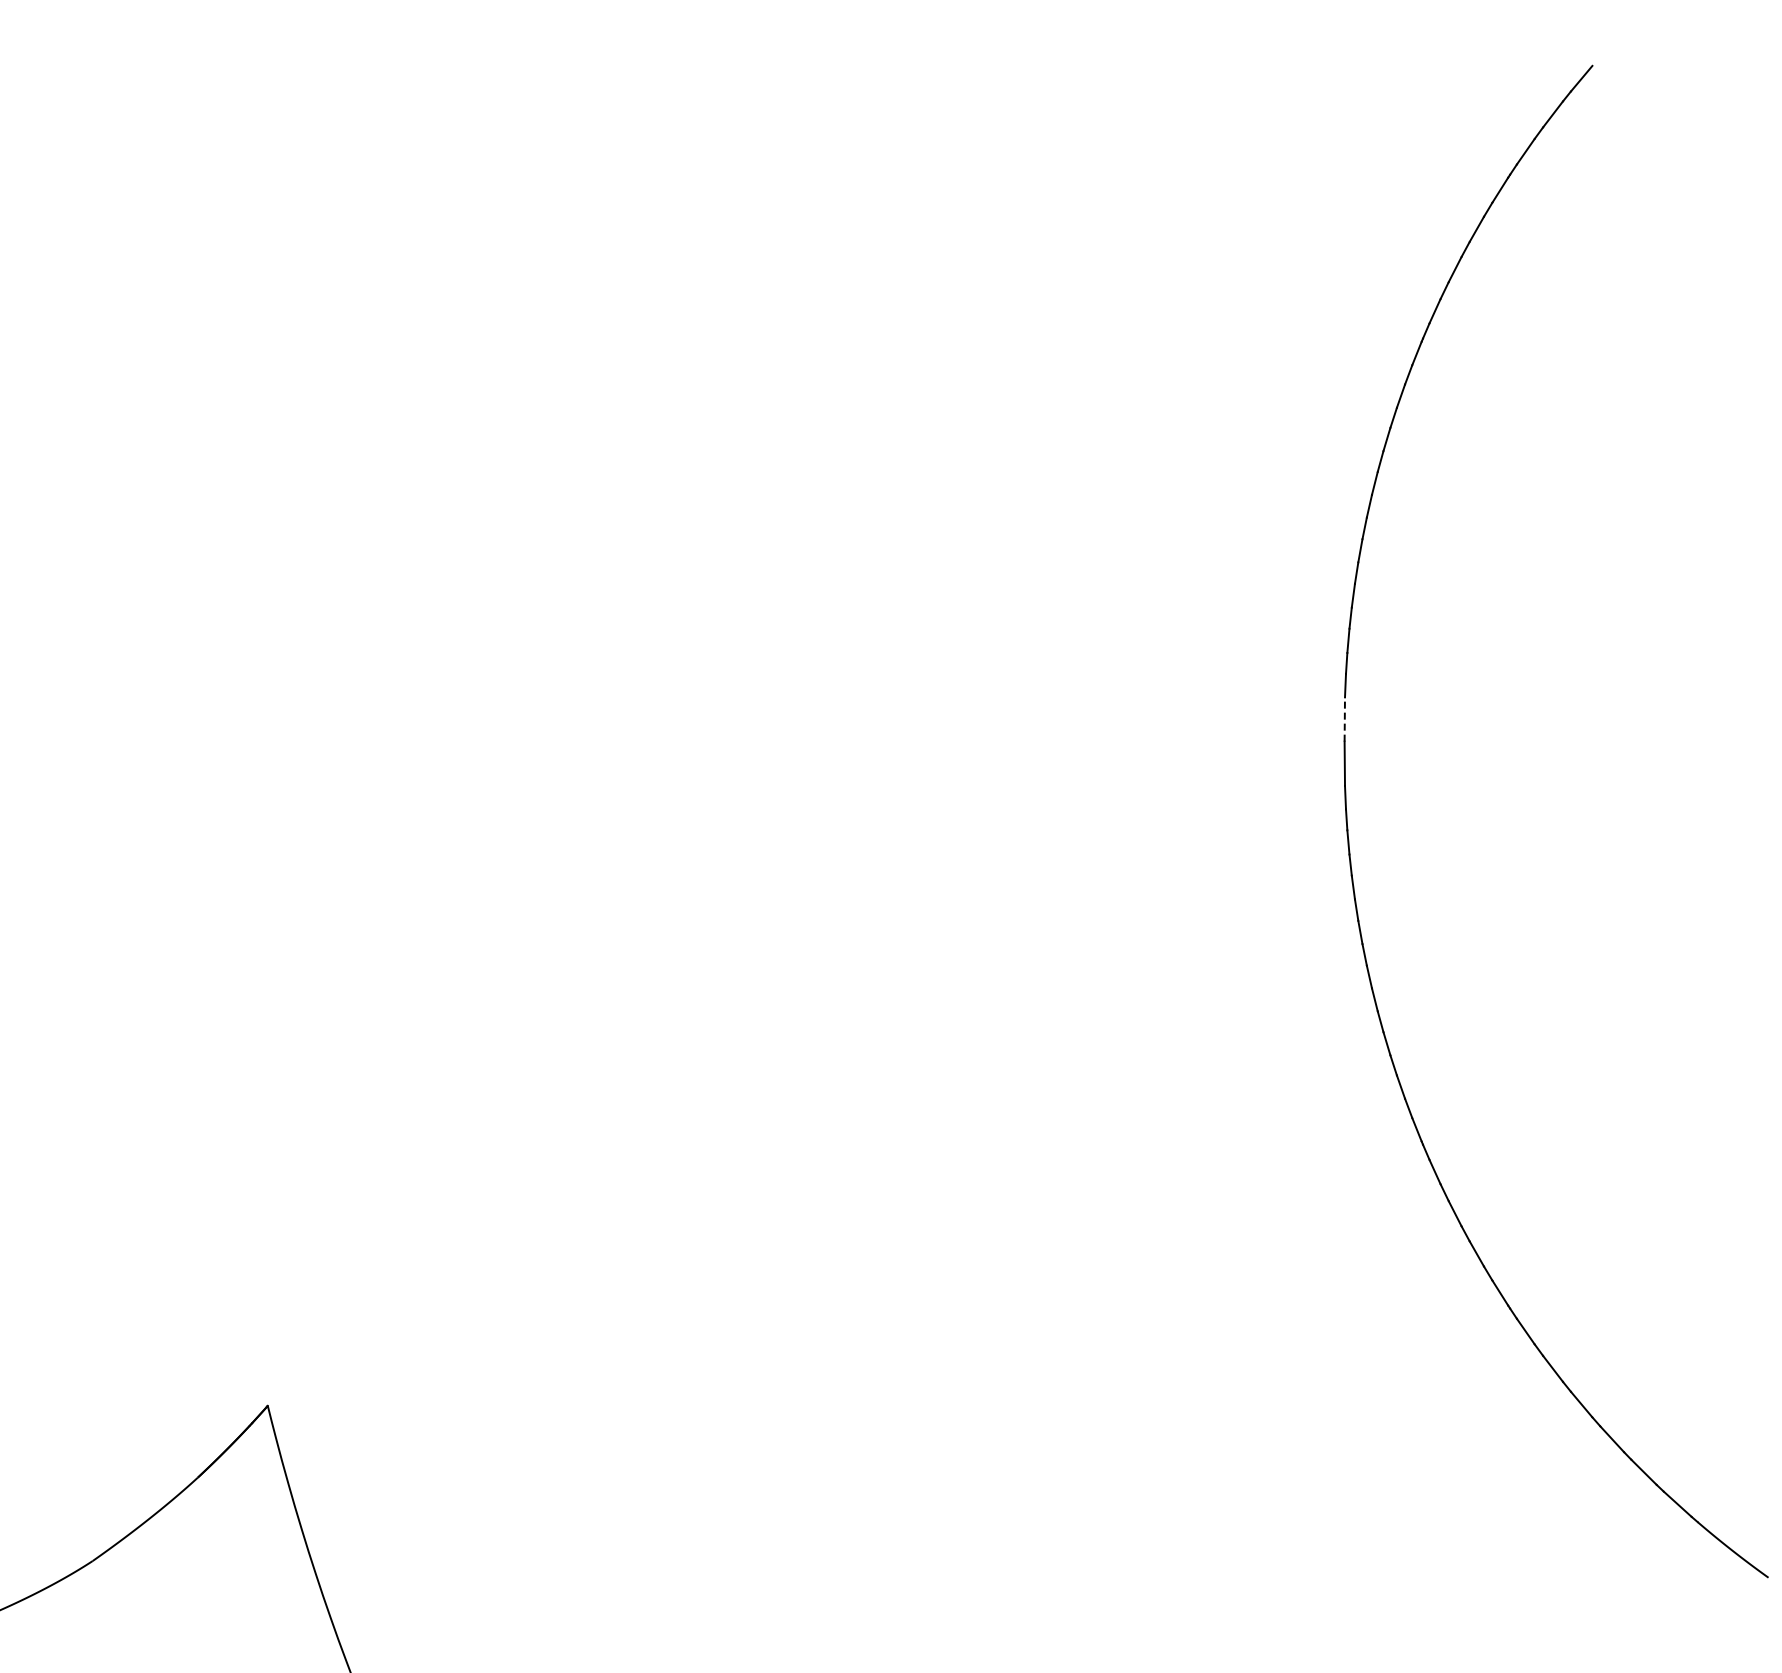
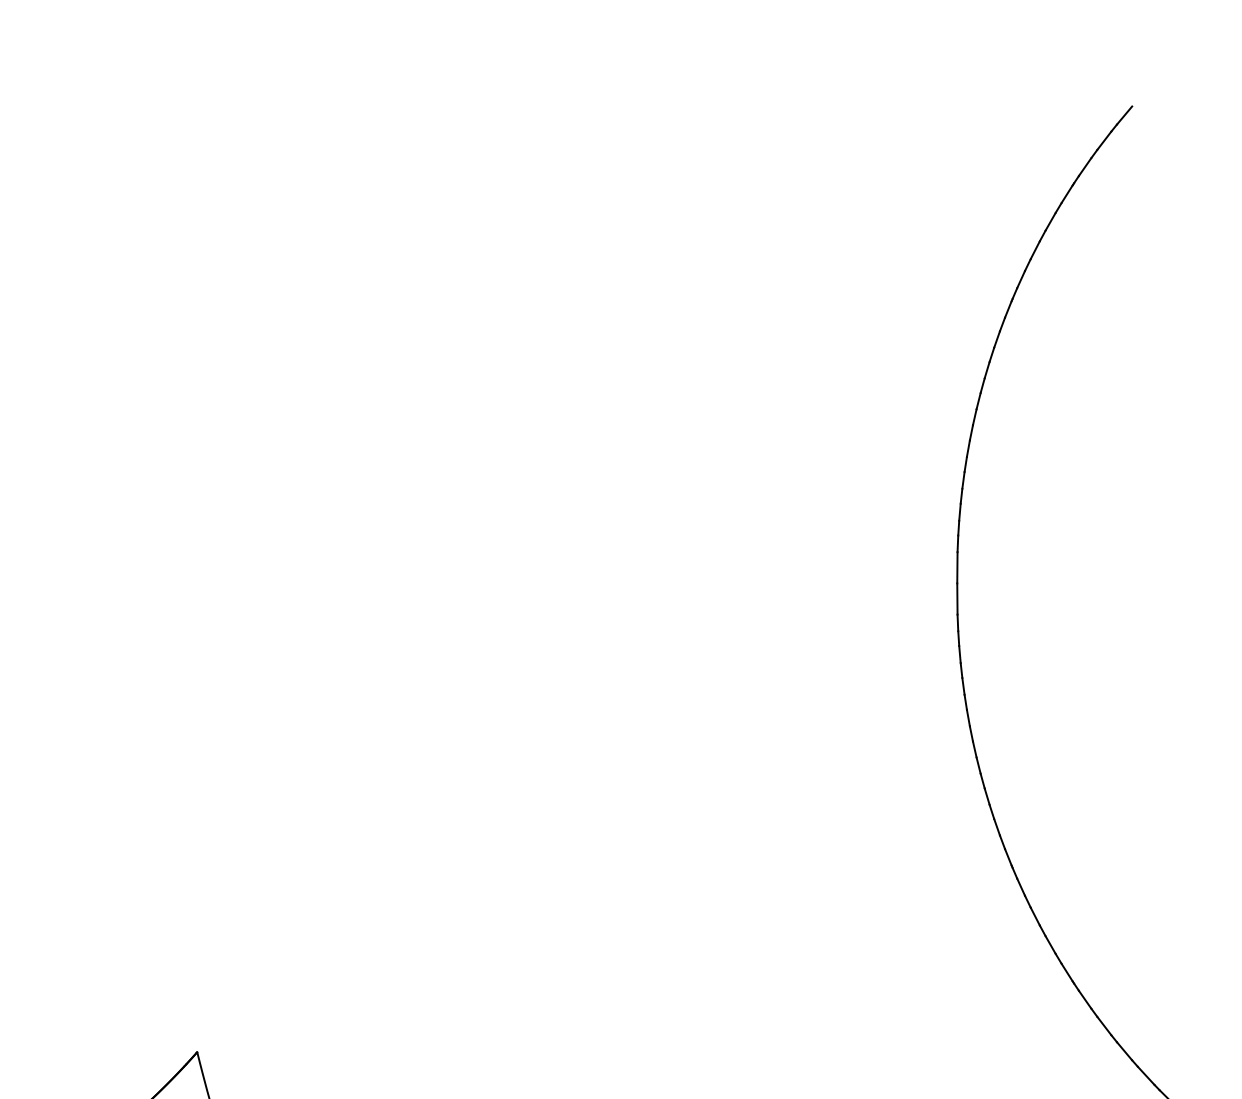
line: (1344, 719) -> (957, 567), dashed -> solid

